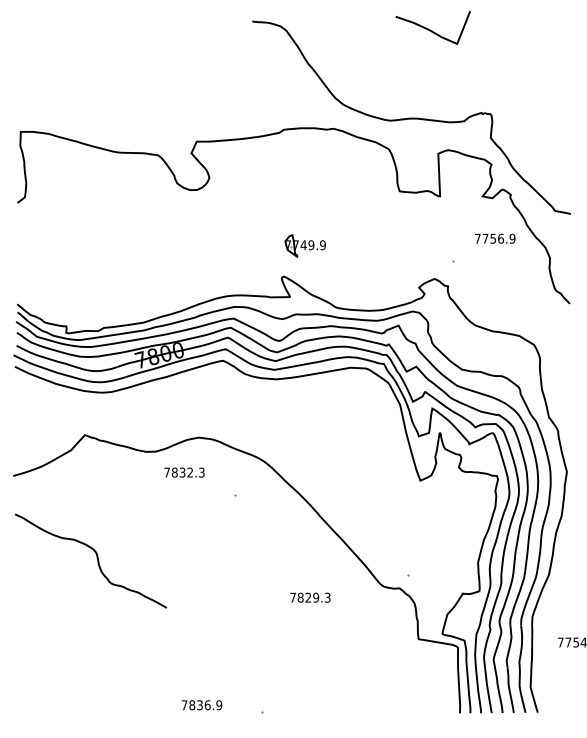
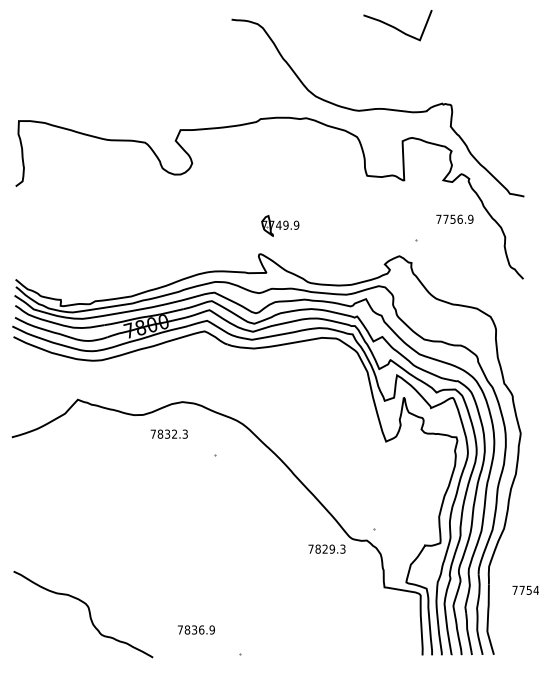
curve: (96, 558) -> (88, 612), moved
text: (309, 596) -> (326, 548), moved
text: (202, 704) -> (196, 629), moved

